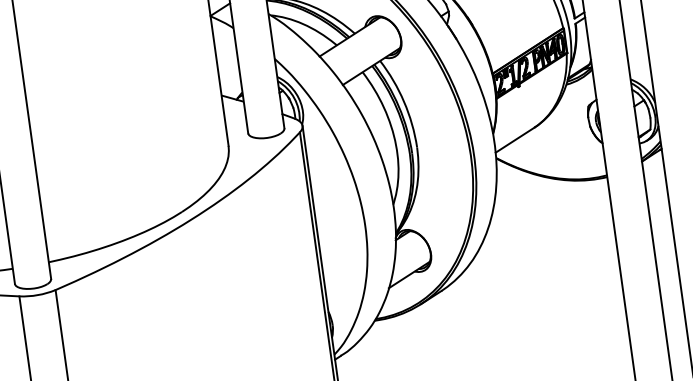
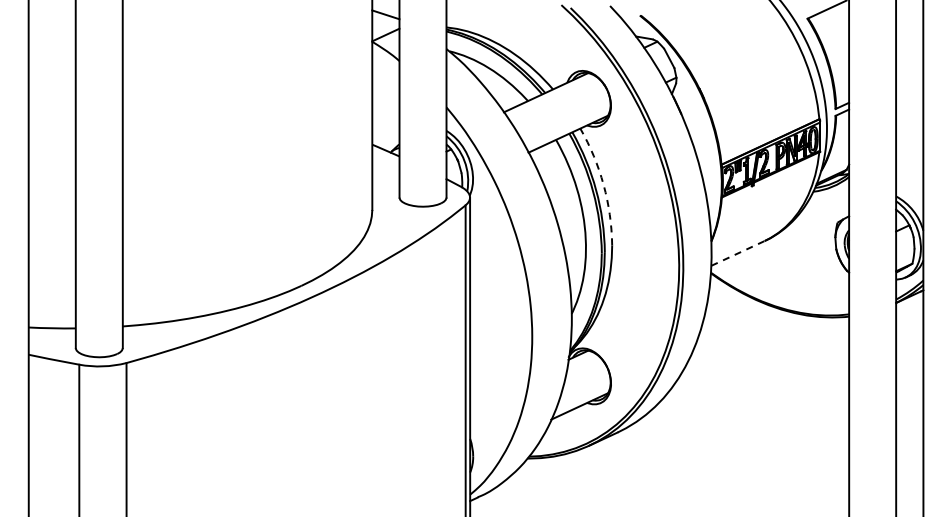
arc: (403, 101) -> (603, 184), solid -> dashed
line: (515, 140) -> (738, 253), solid -> dashed

